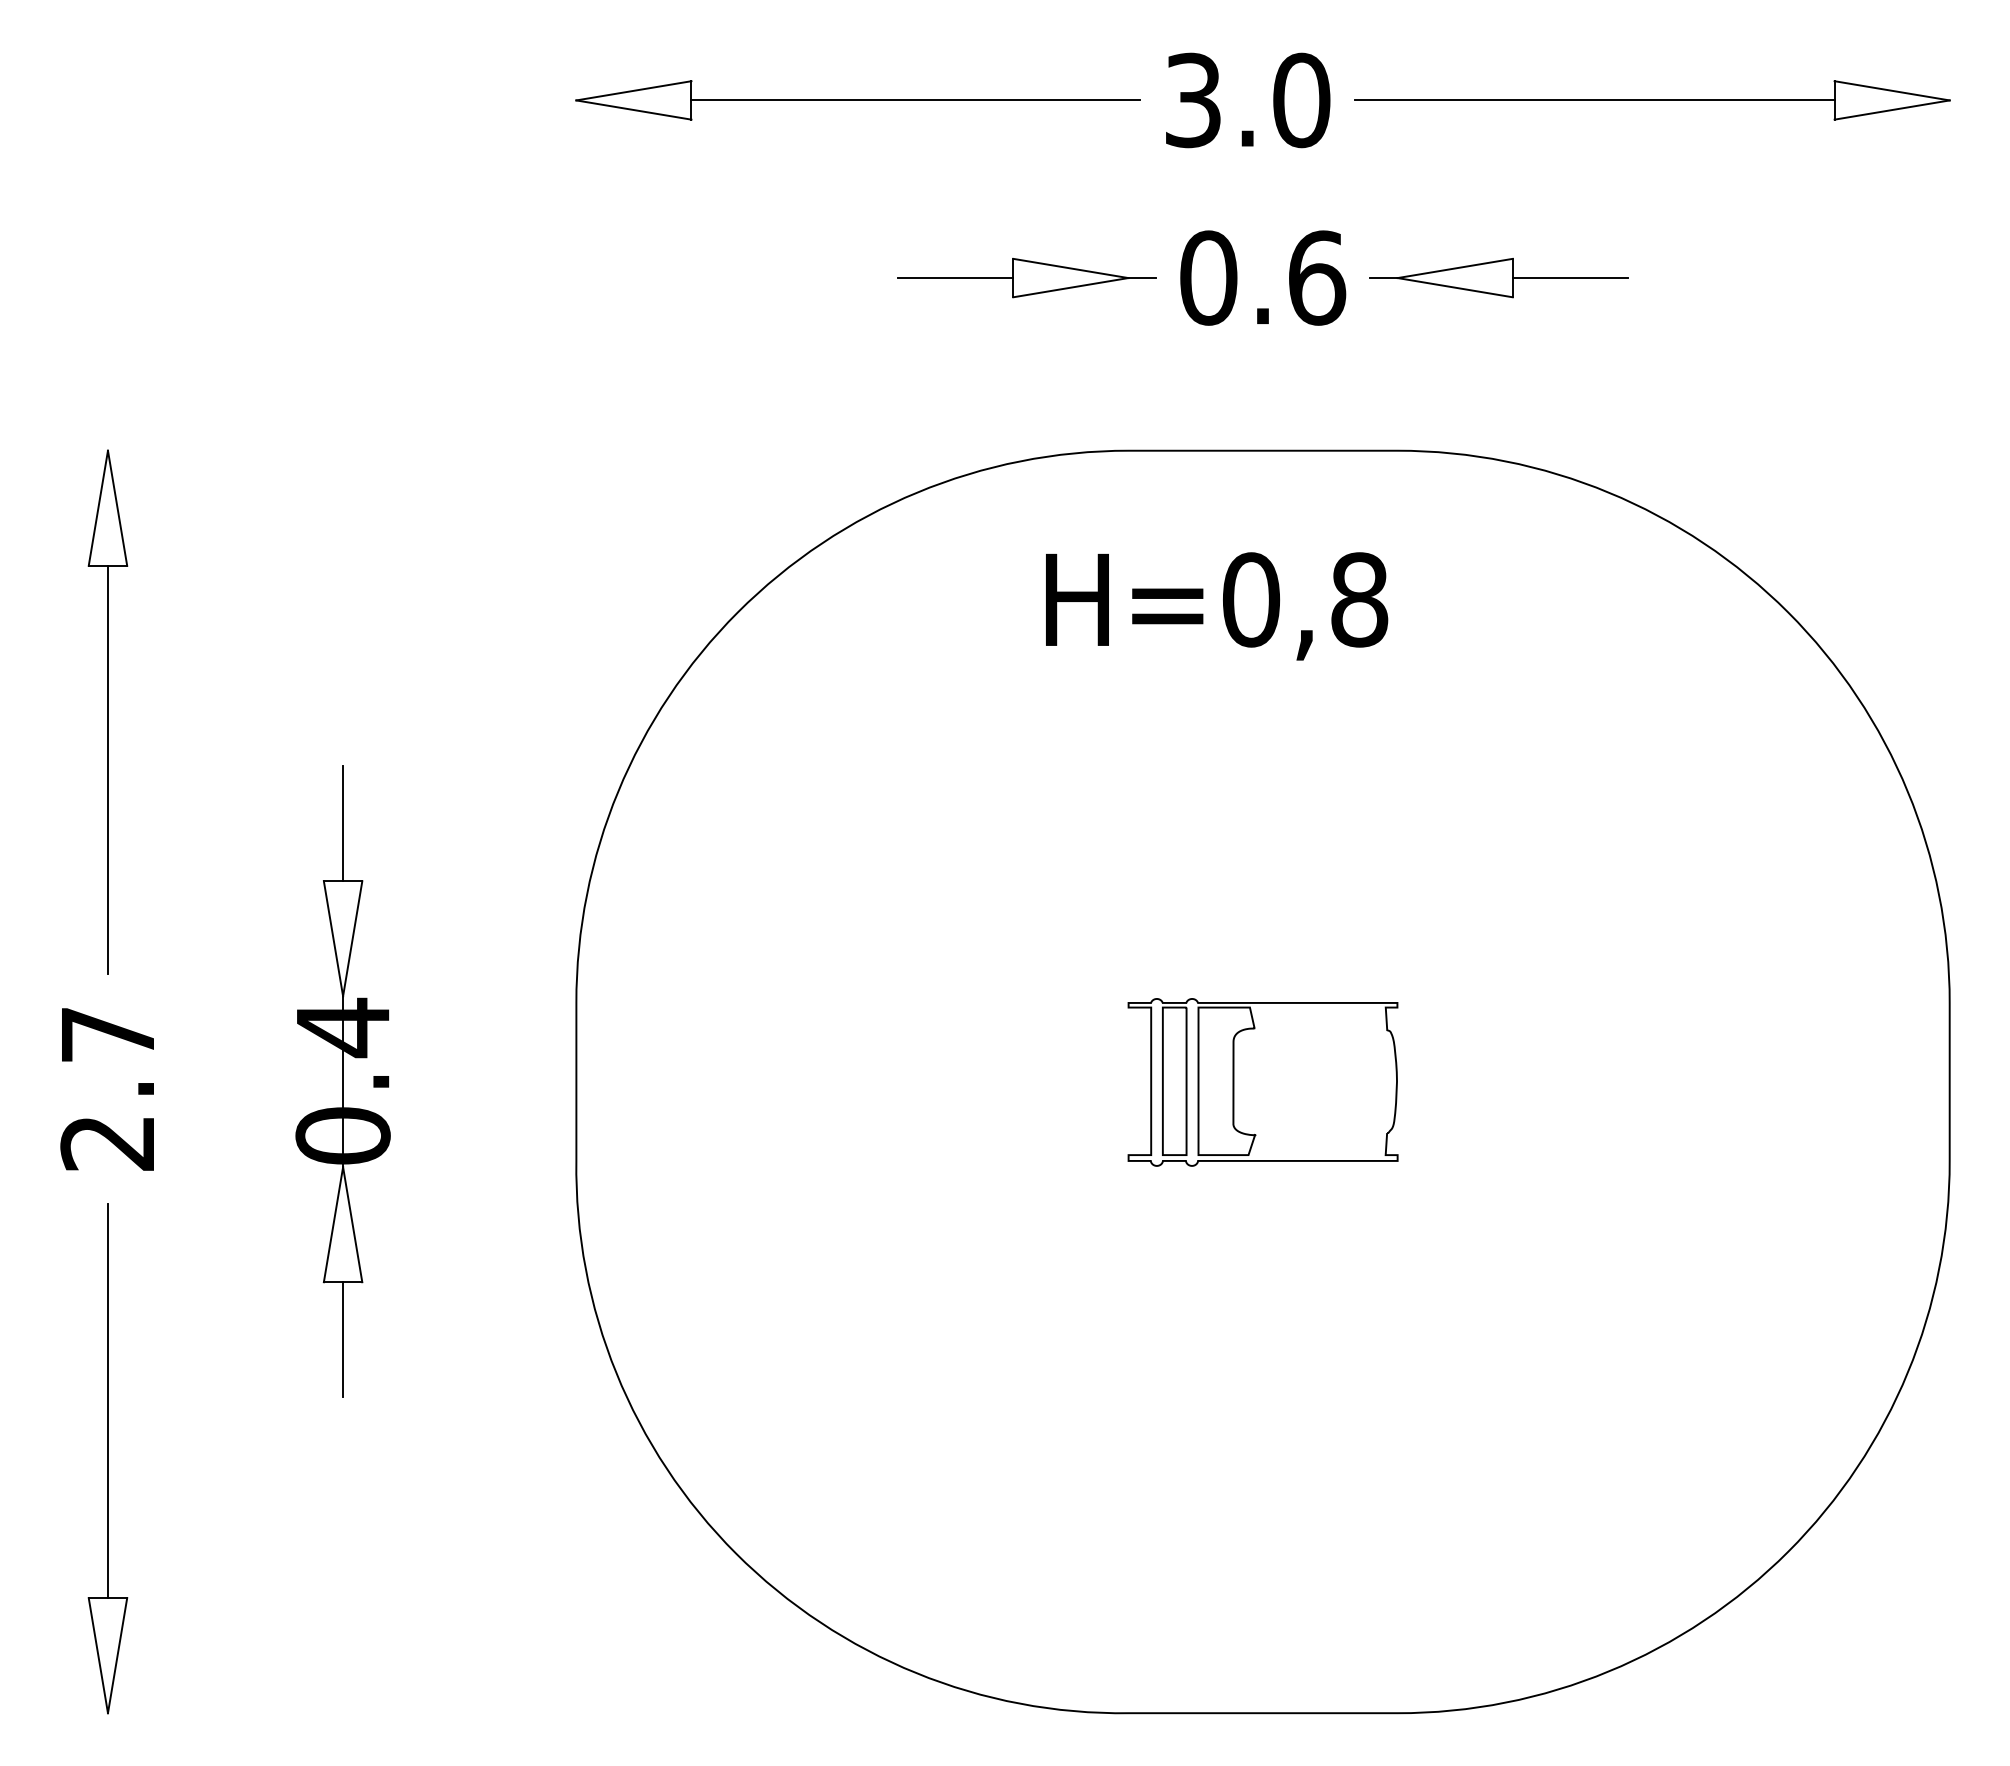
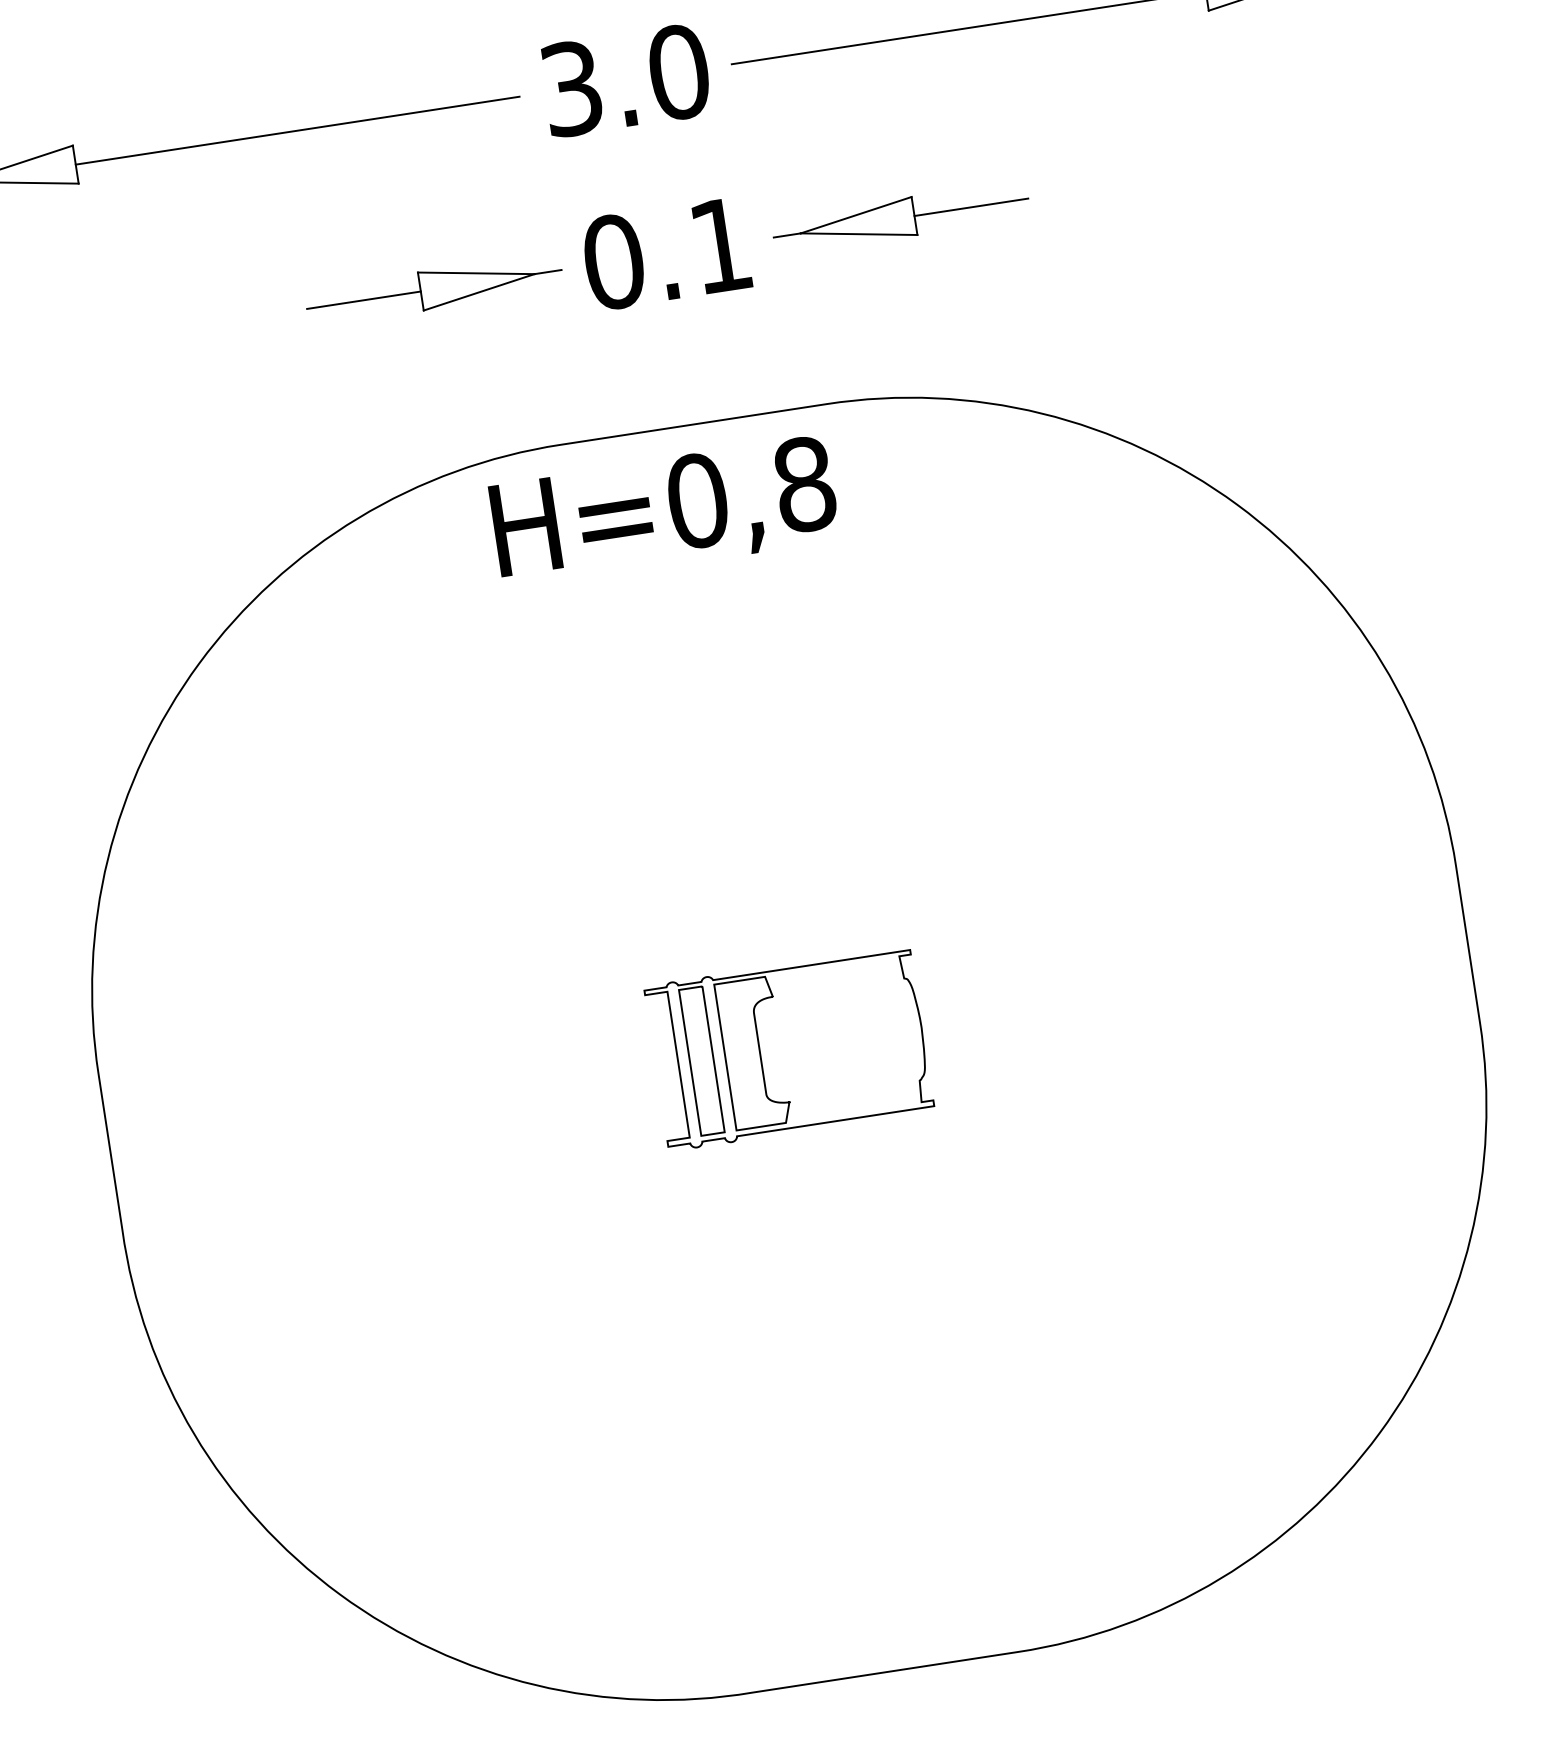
text: (1317, 277) -> (721, 244), 0.6 -> 0.1
text: (1217, 606) -> (665, 512), moved

